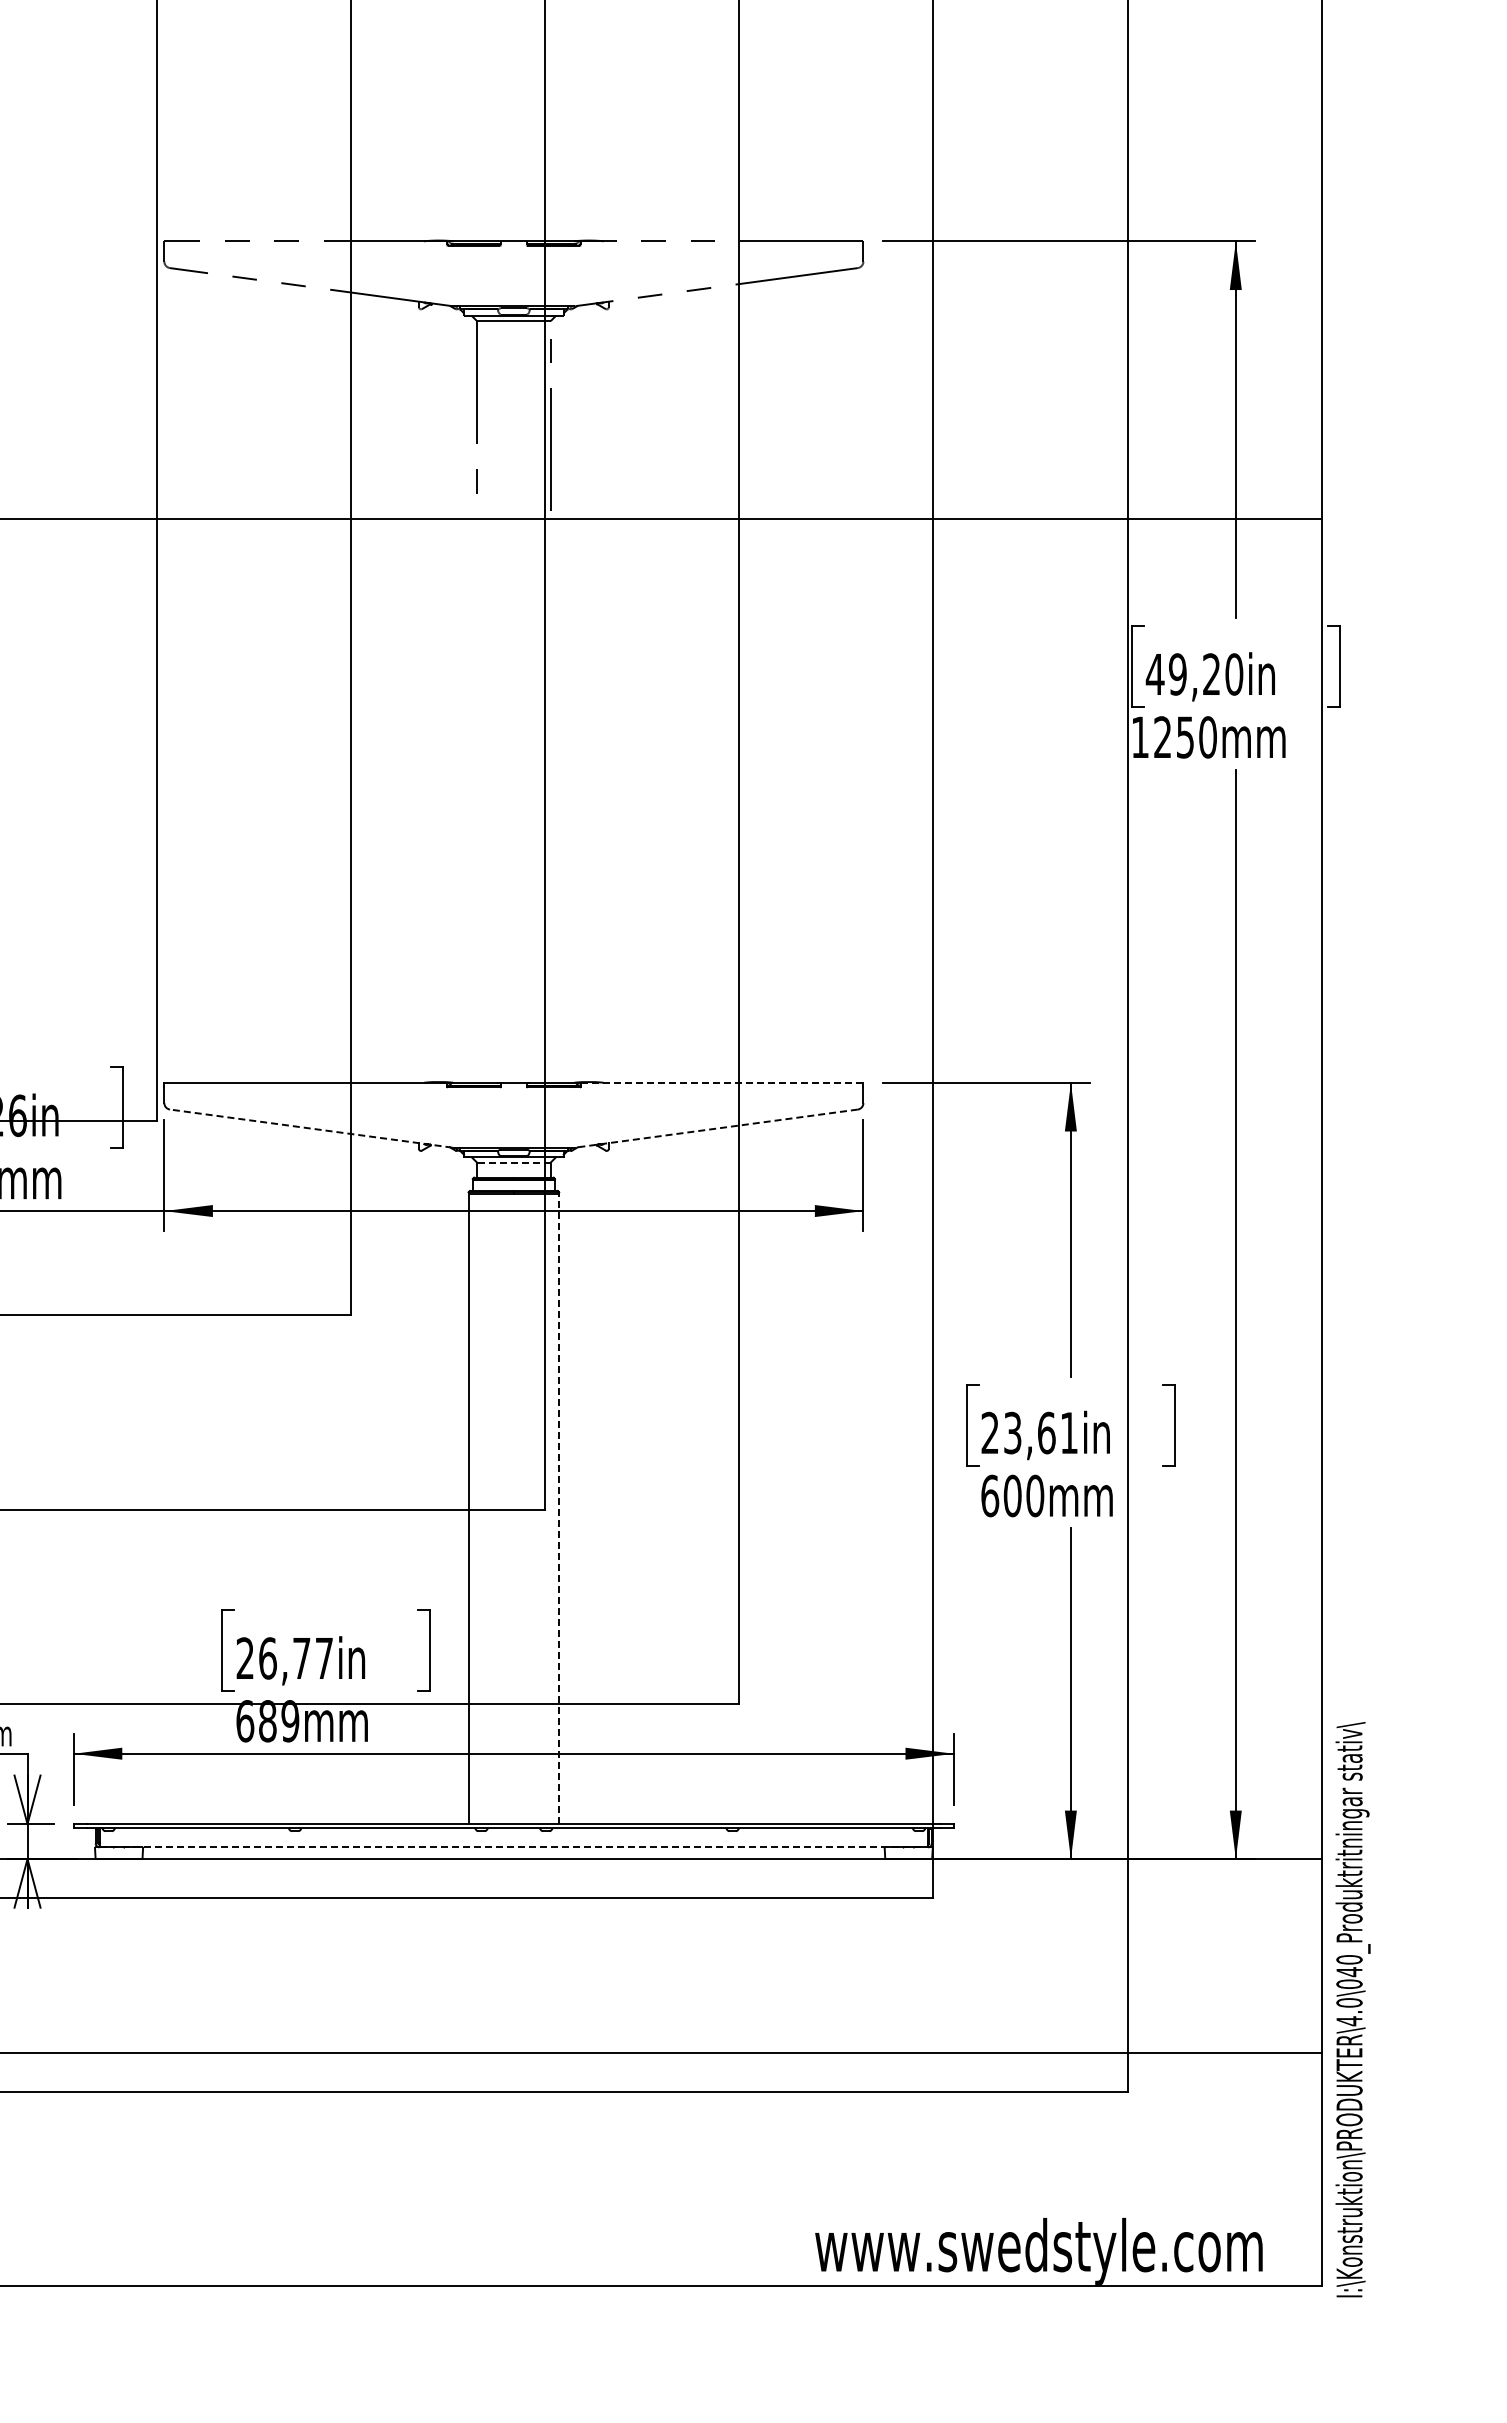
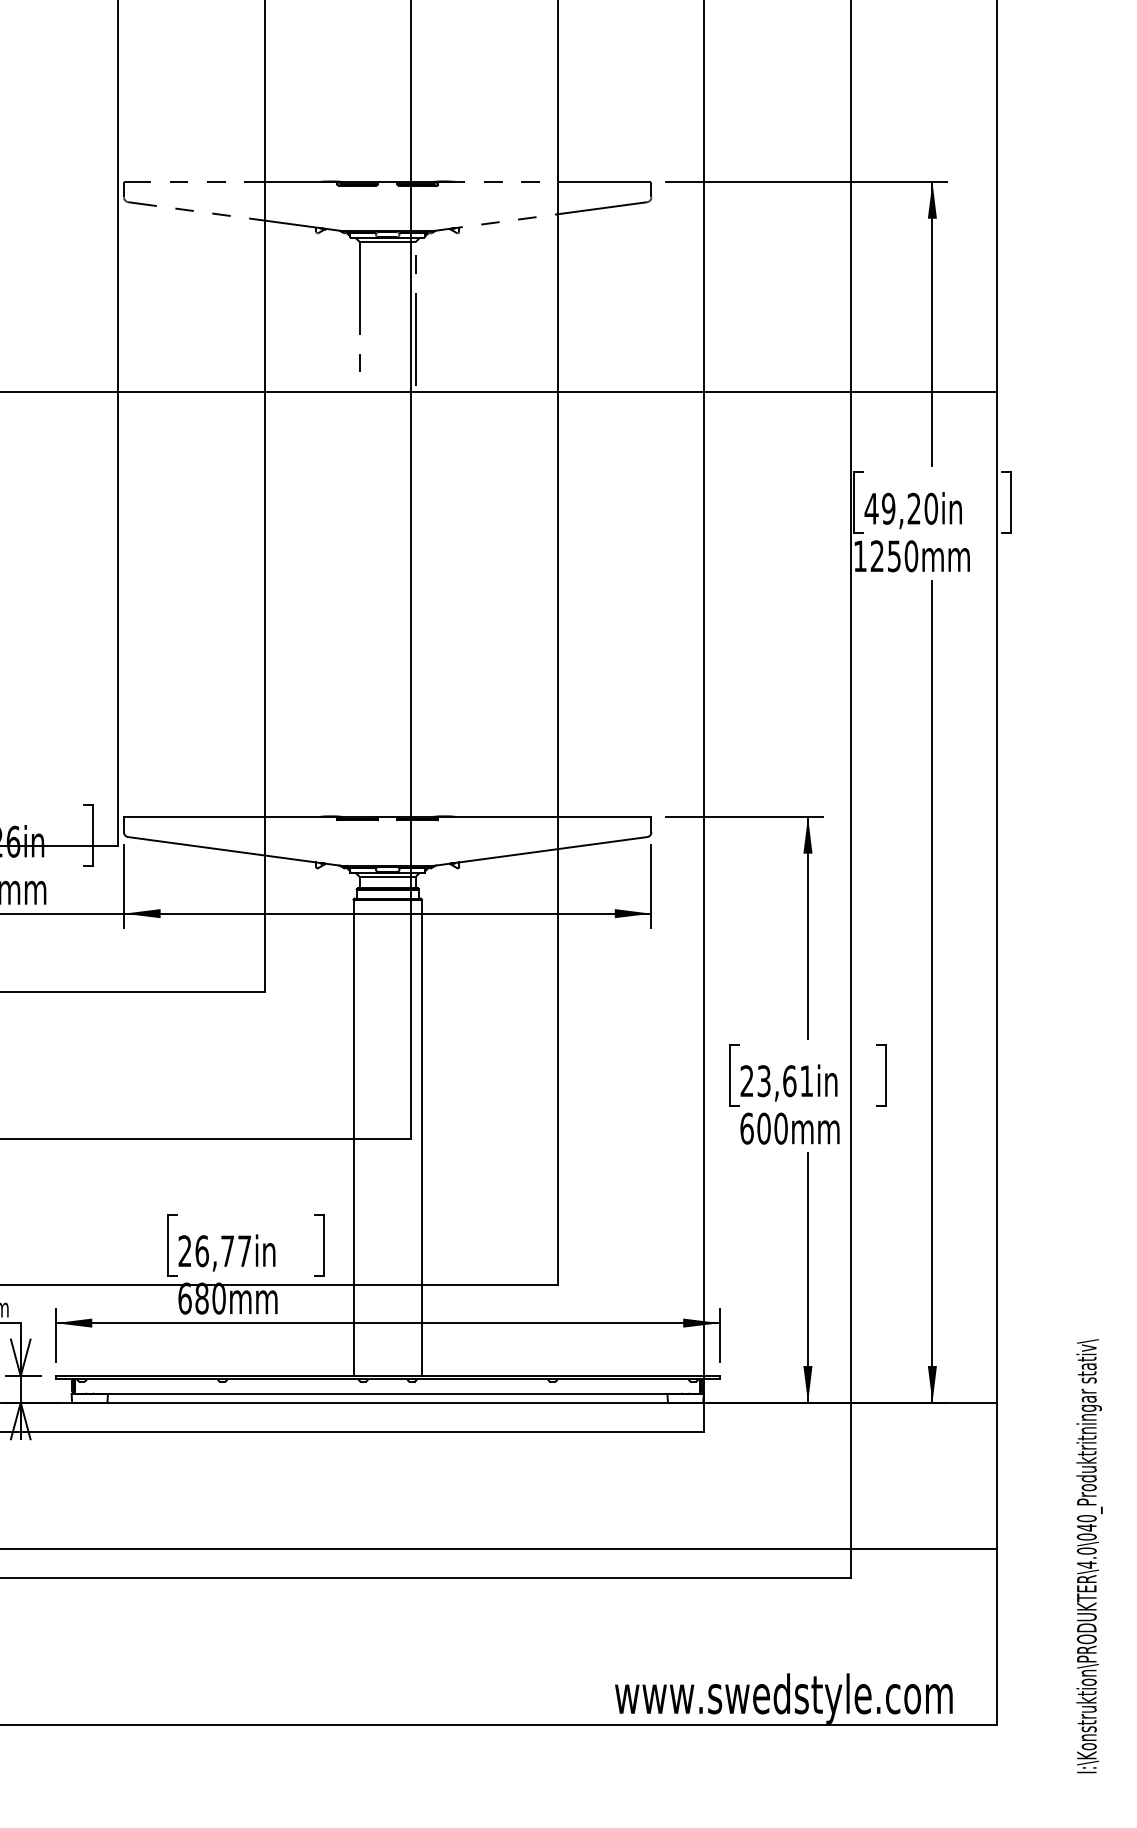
line: (721, 1082) -> (544, 816), dashed -> solid
line: (310, 1128) -> (234, 851), dashed -> solid
line: (716, 1128) -> (540, 851), dashed -> solid
line: (513, 1162) -> (387, 877), dashed -> solid
line: (559, 1508) -> (422, 1138), dashed -> solid
text: (290, 1721) -> (219, 1298), 689mm -> 680mm
line: (514, 1847) -> (388, 1393), dashed -> solid
text: (1352, 2009) -> (1089, 1556), moved

